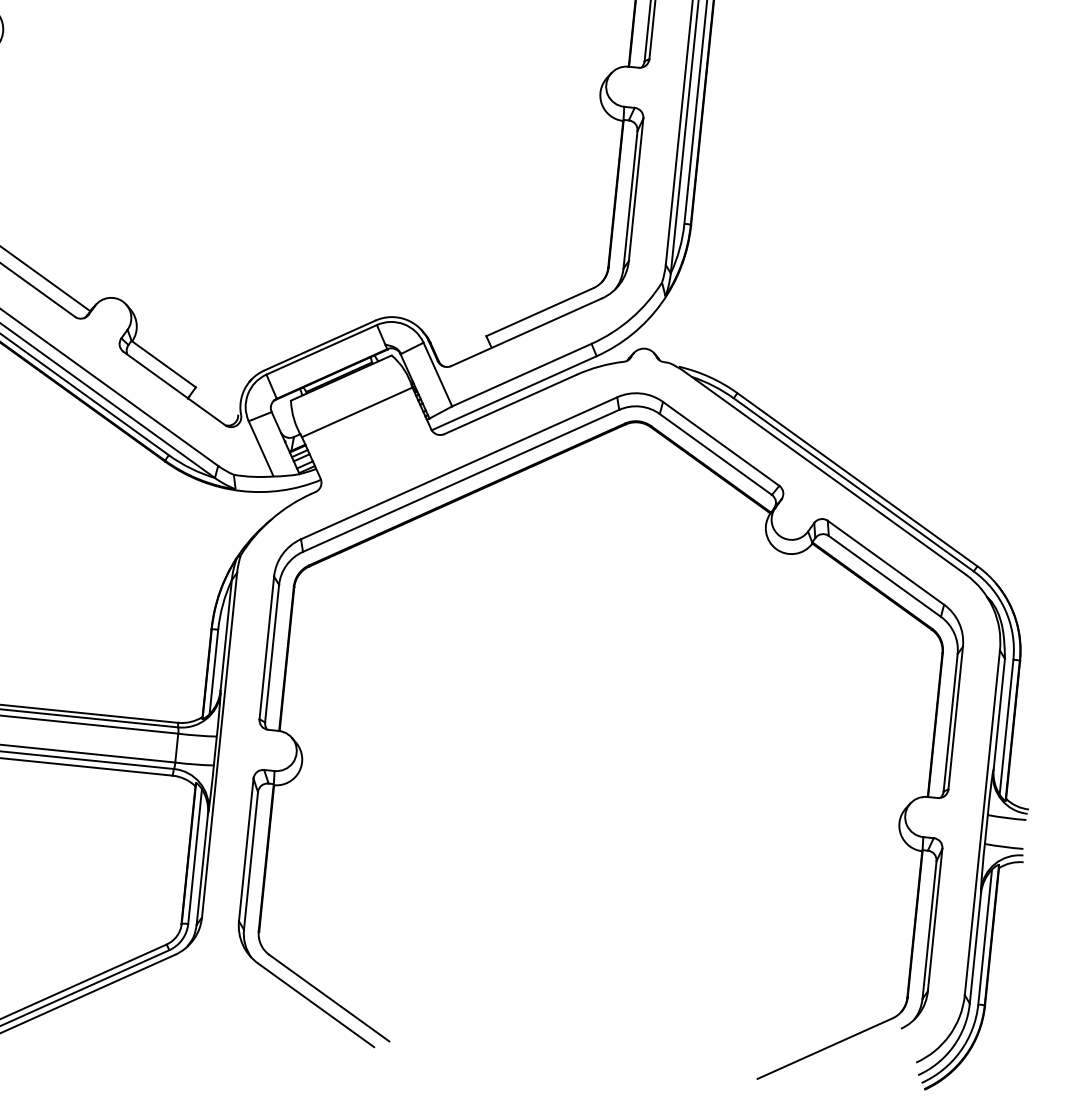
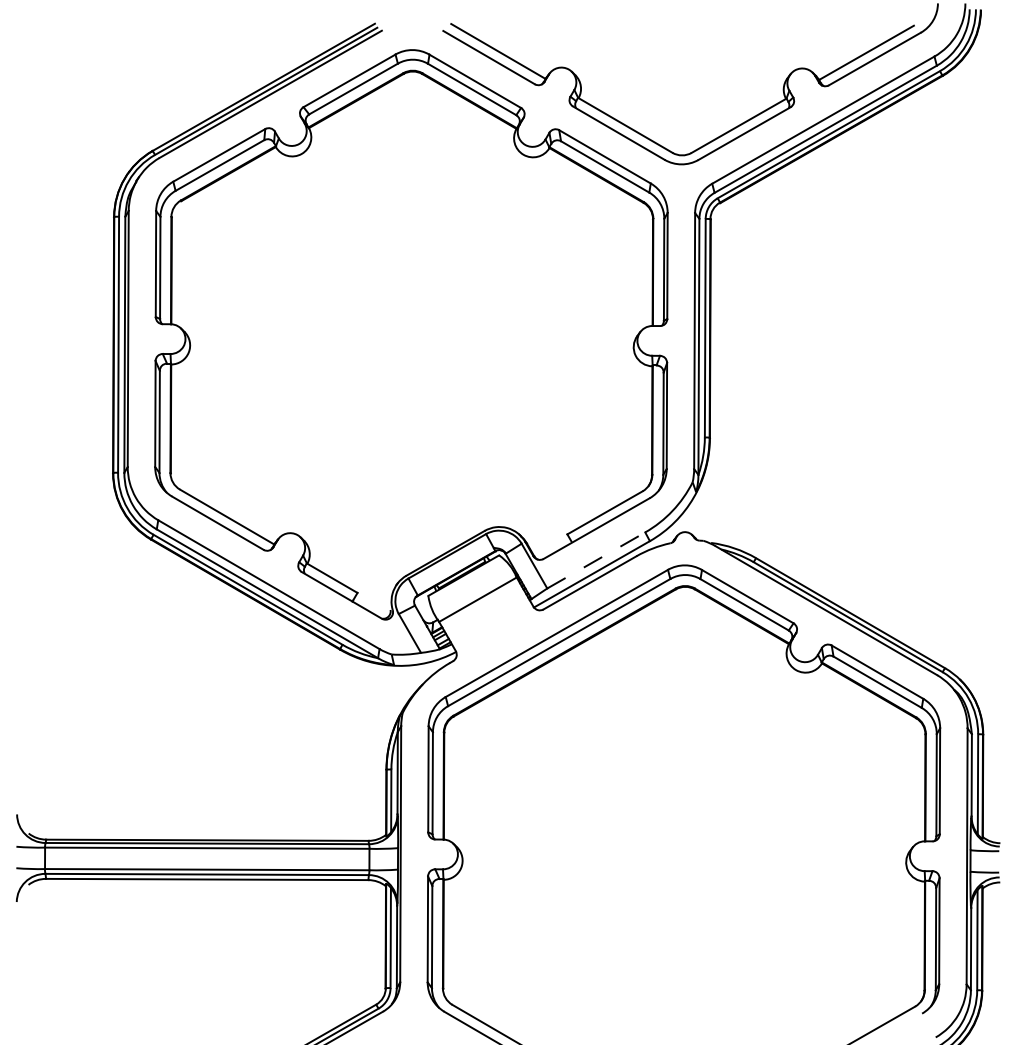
line: (522, 375) -> (596, 560), solid -> dashed

